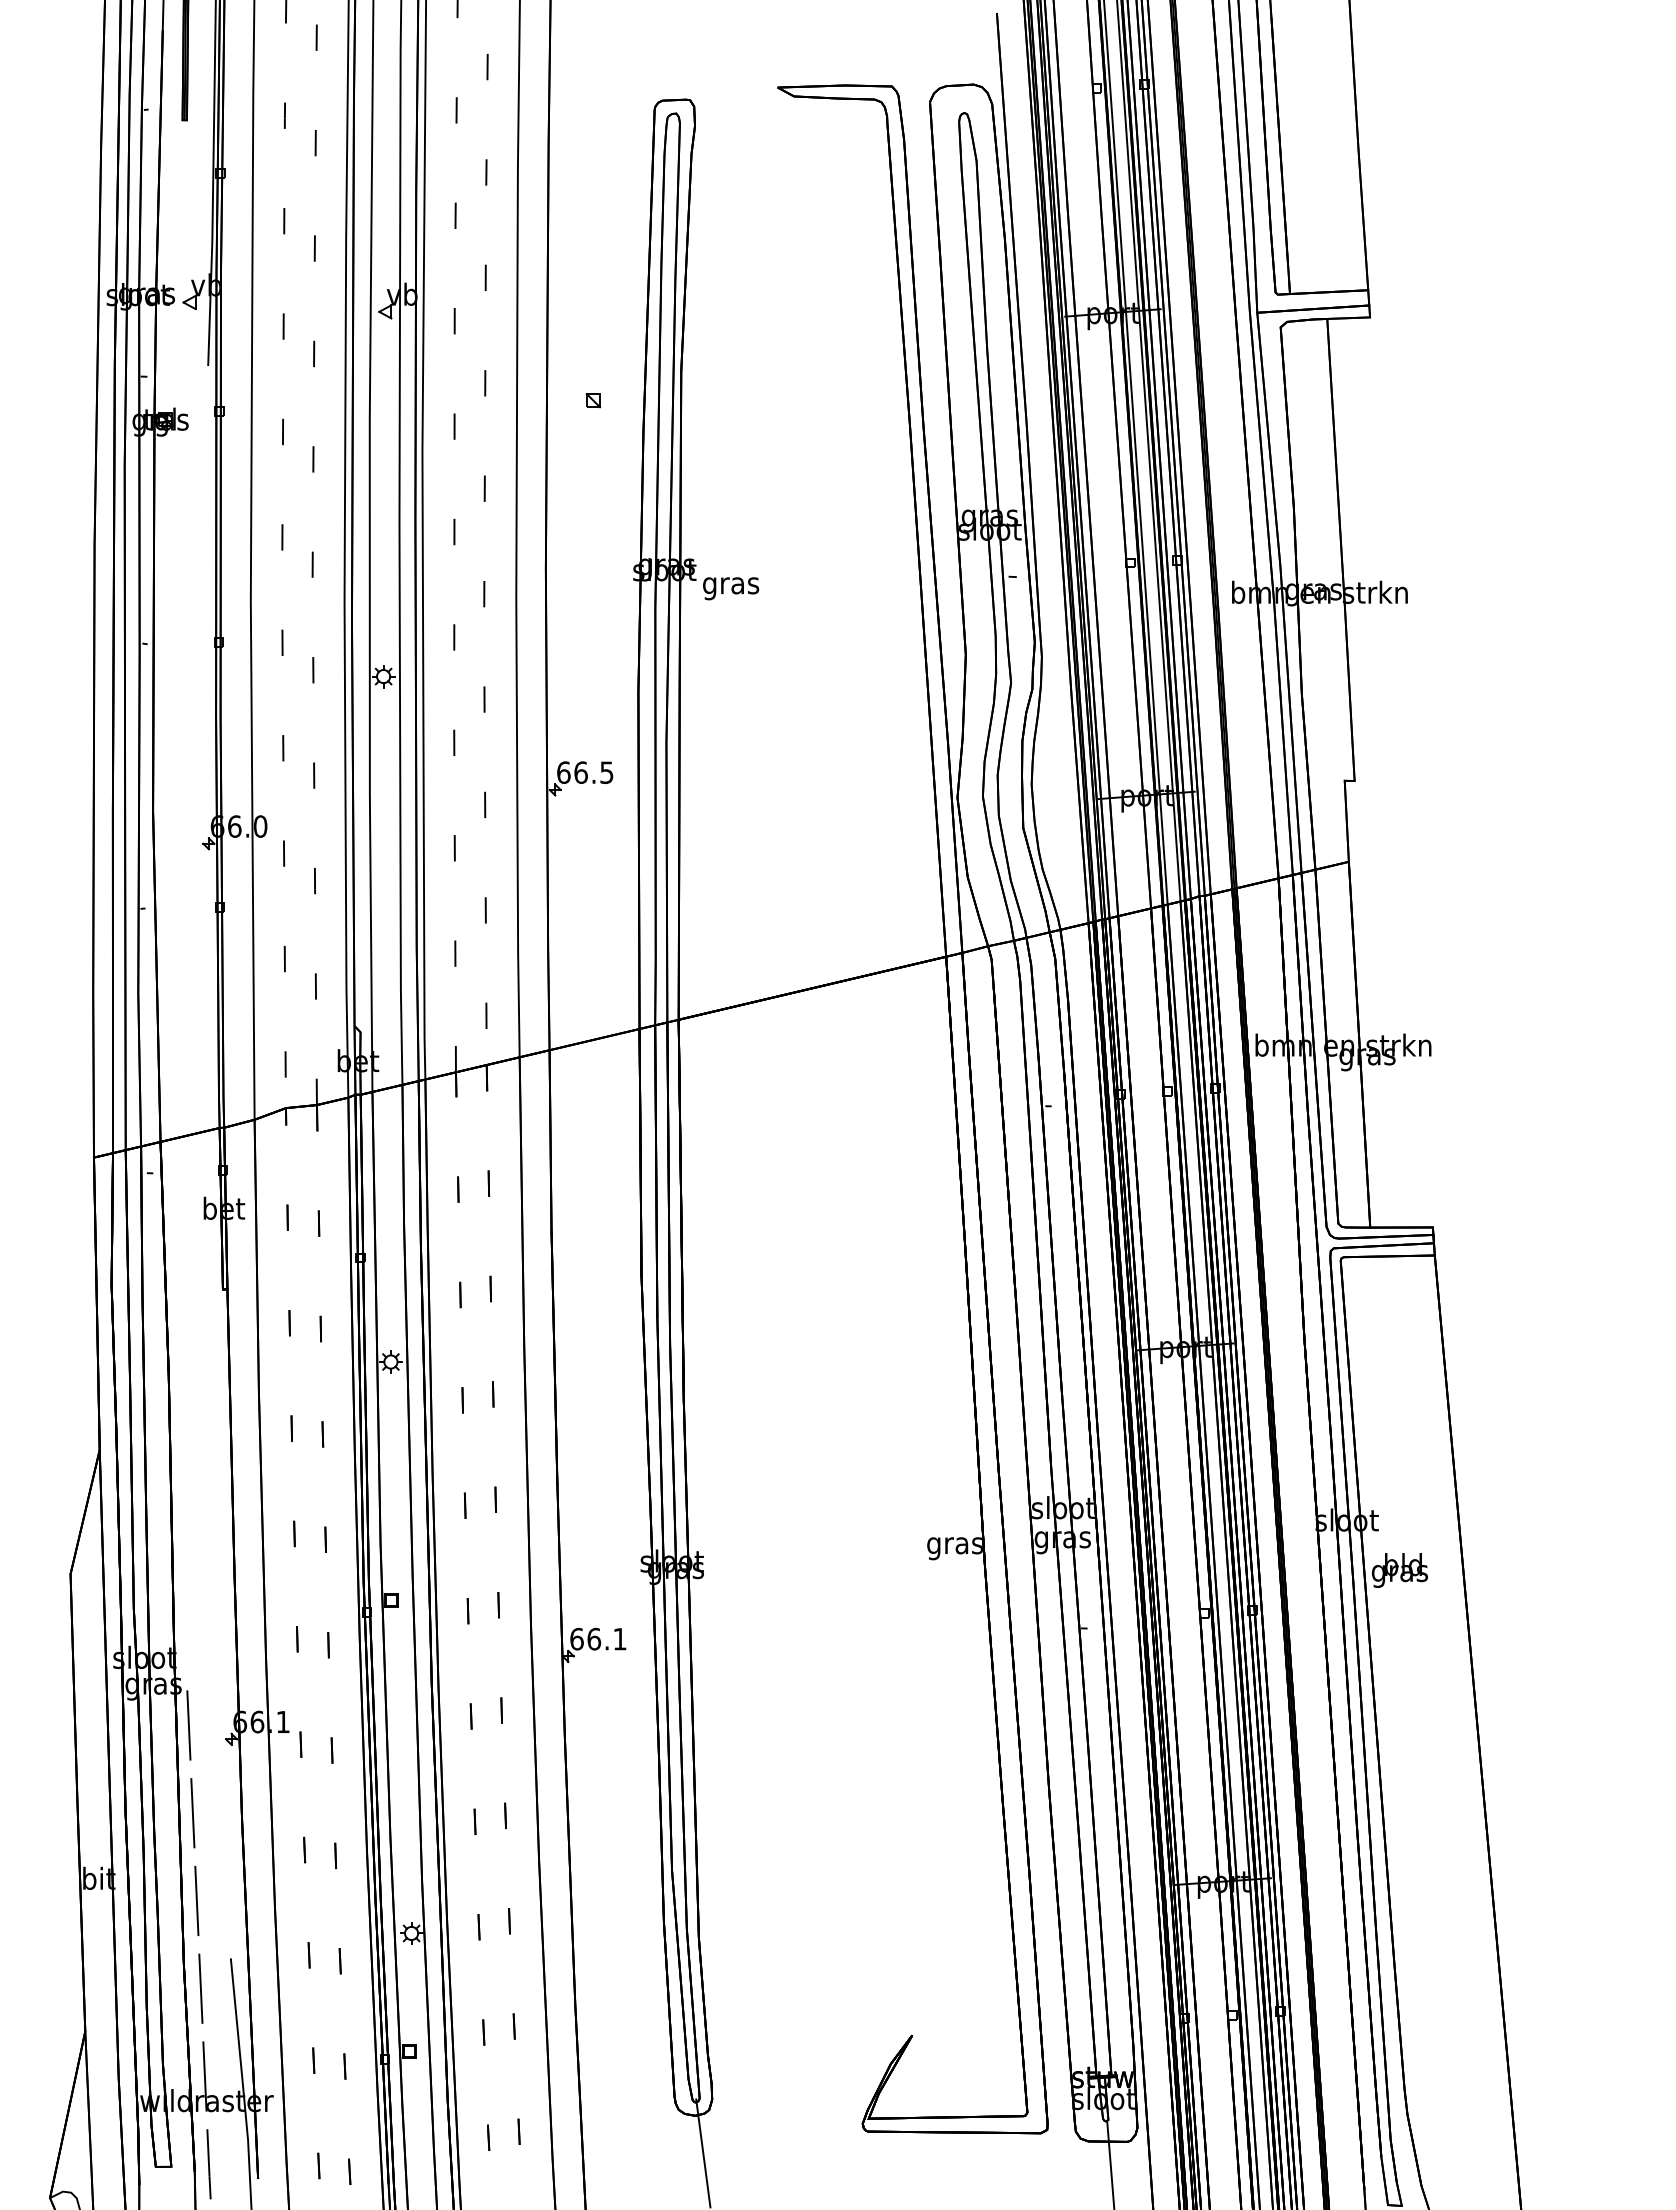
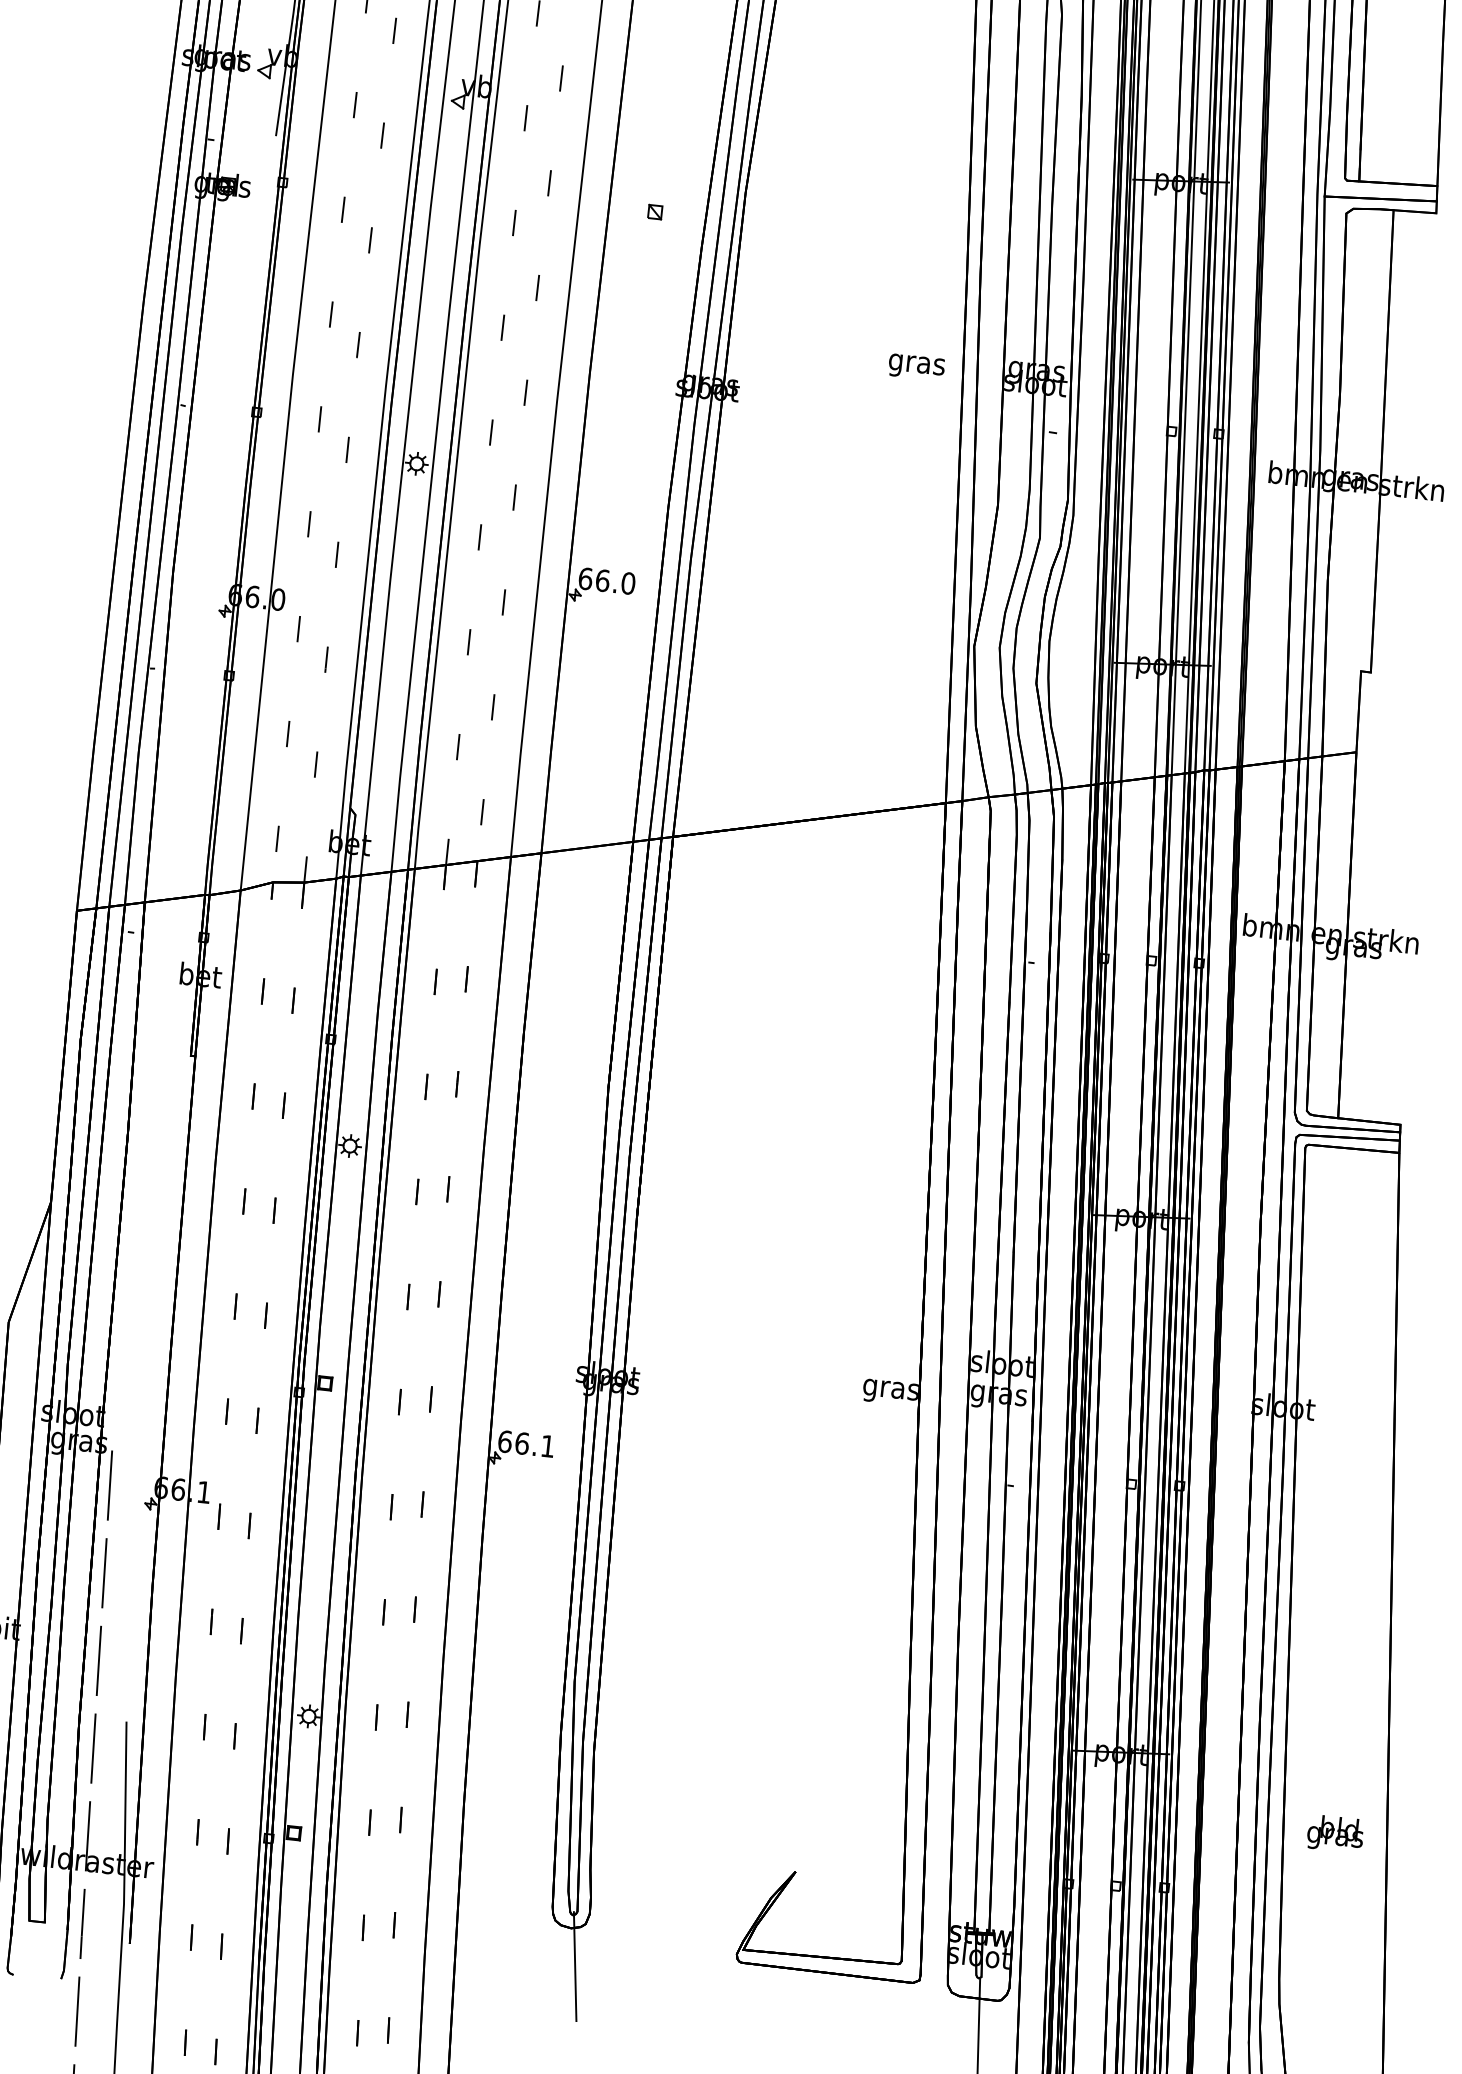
text: (731, 588) -> (917, 367), moved
text: (606, 772) -> (628, 583), 66.5 -> 66.0
text: (1399, 1570) -> (1335, 1833), moved

